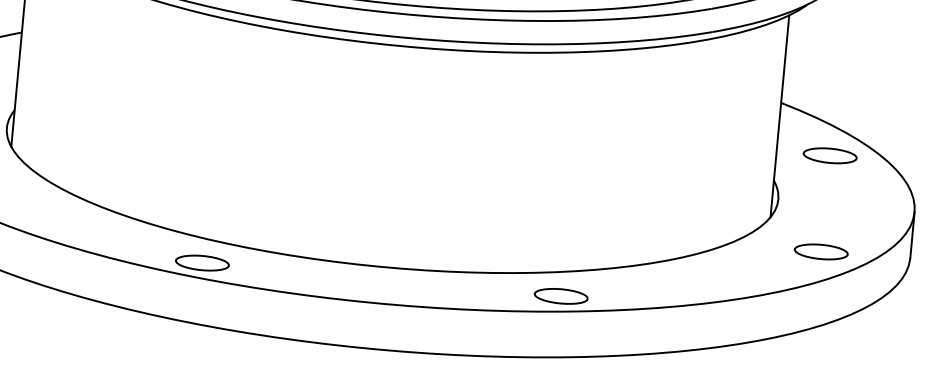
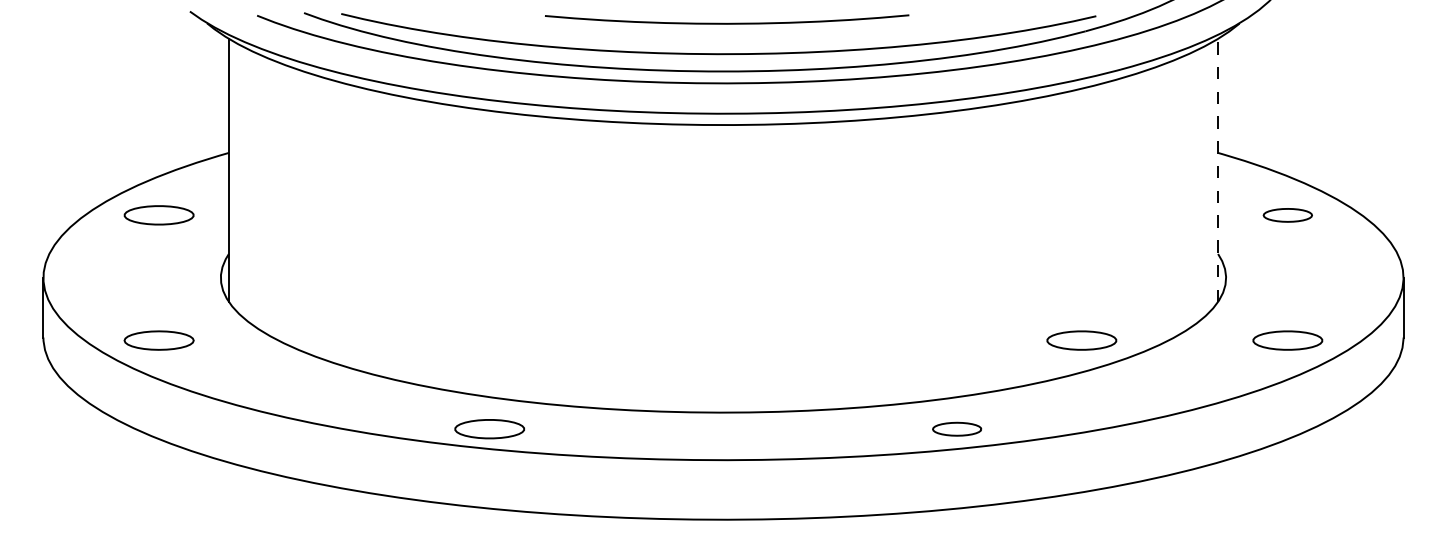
line: (780, 116) -> (1218, 170), solid -> dashed
part: (829, 155) -> (1287, 215), size x0.7
part: (662, 237) -> (1081, 340), added
part: (560, 296) -> (956, 429), size x0.7

